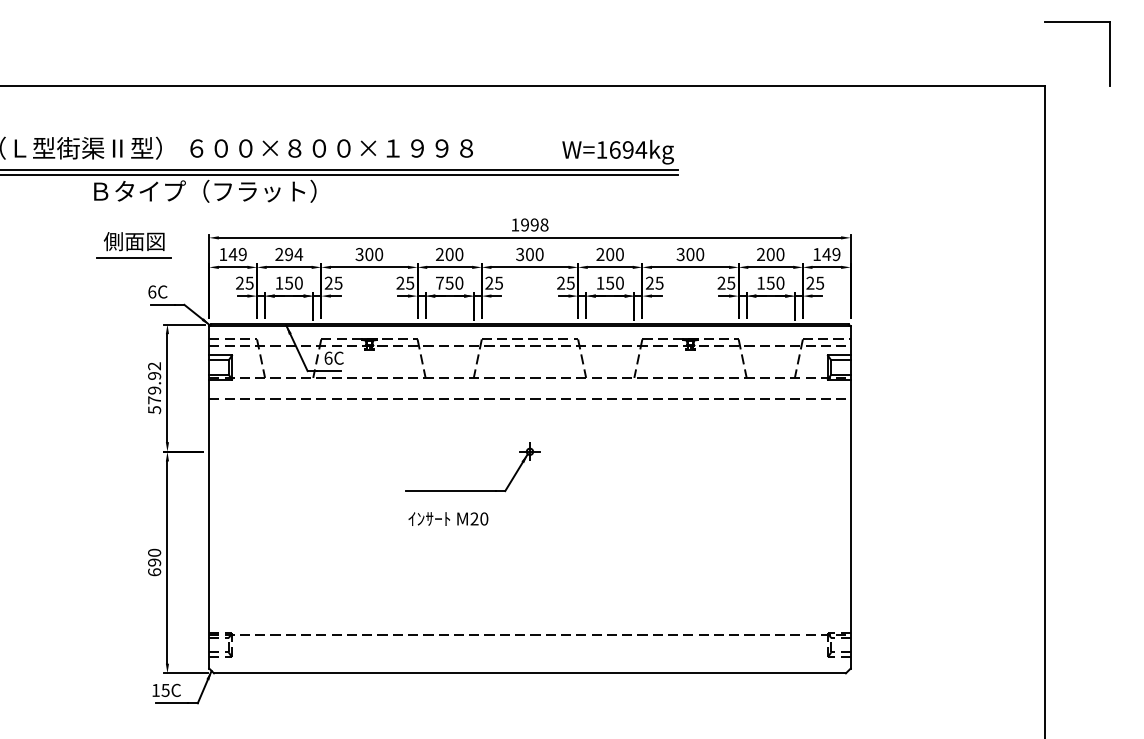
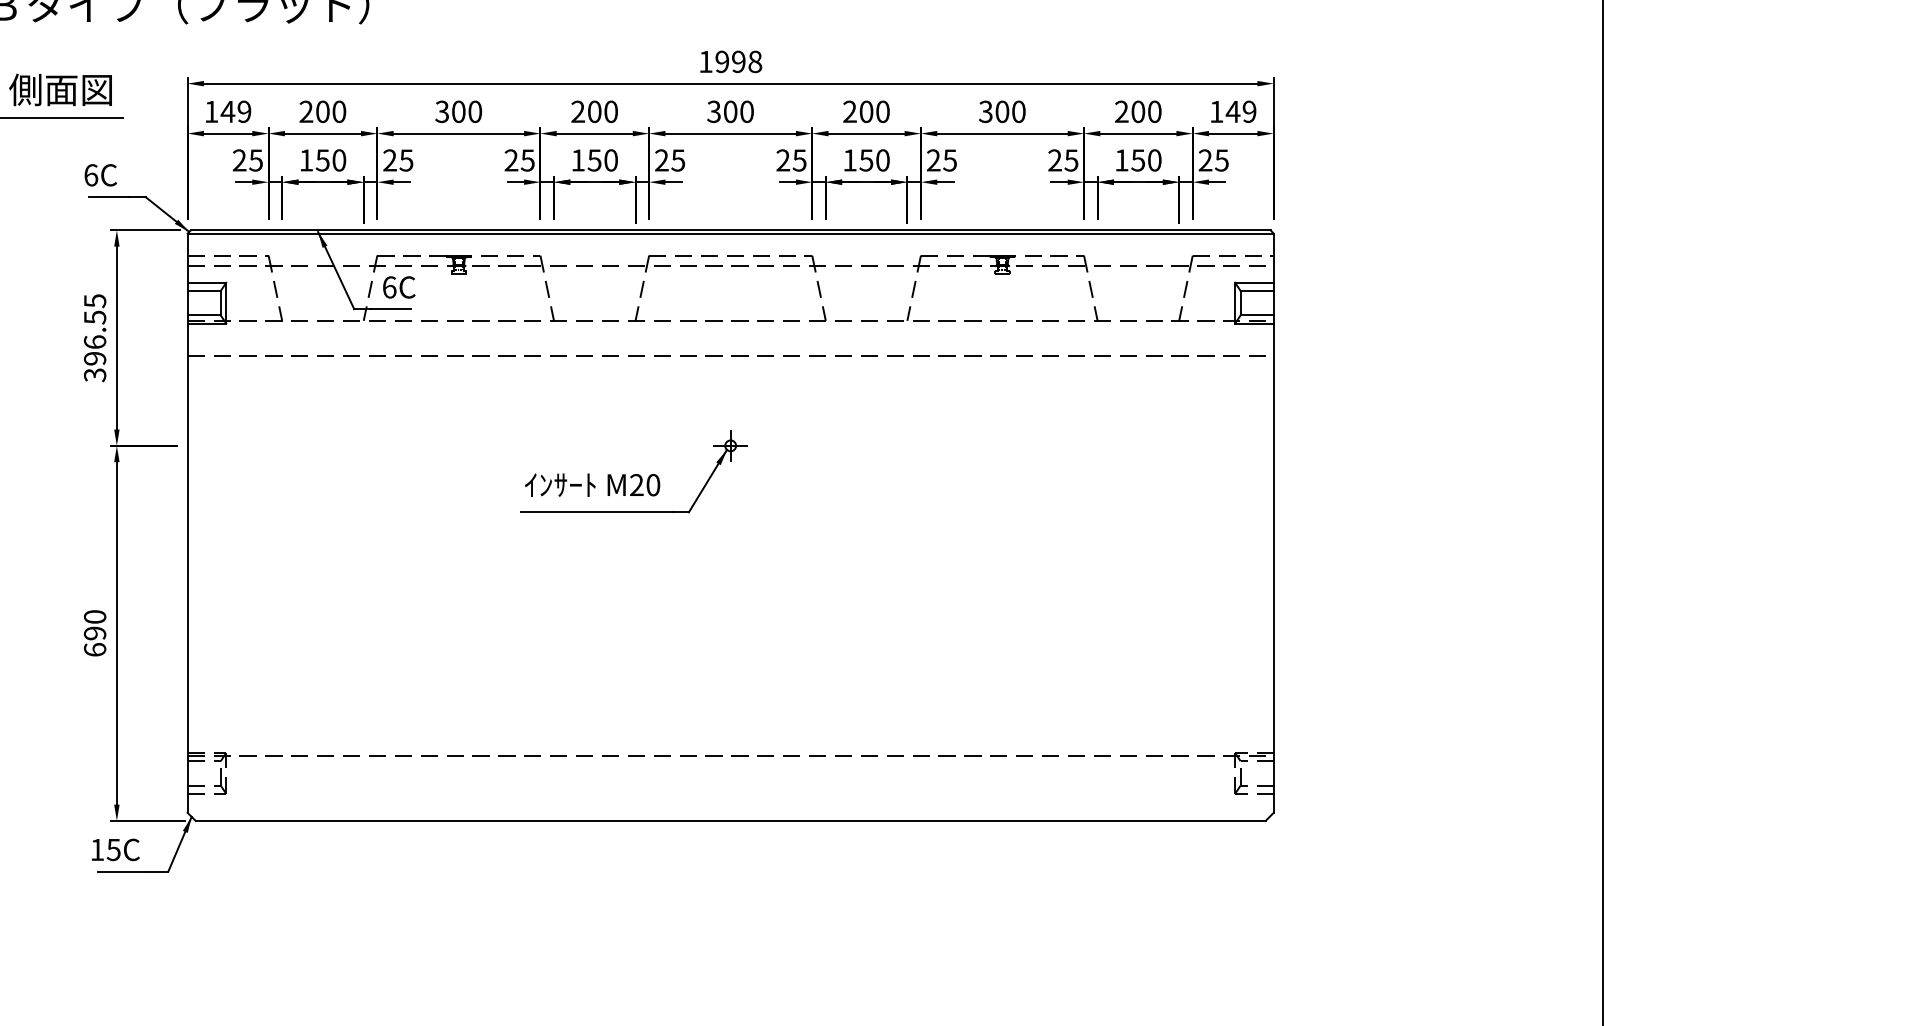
text: (294, 254) -> (332, 111), 294 -> 200
text: (439, 282) -> (577, 159), 750 -> 150
text: (154, 387) -> (94, 336), 579.92 -> 396.55
text: (448, 518) -> (592, 484), moved

